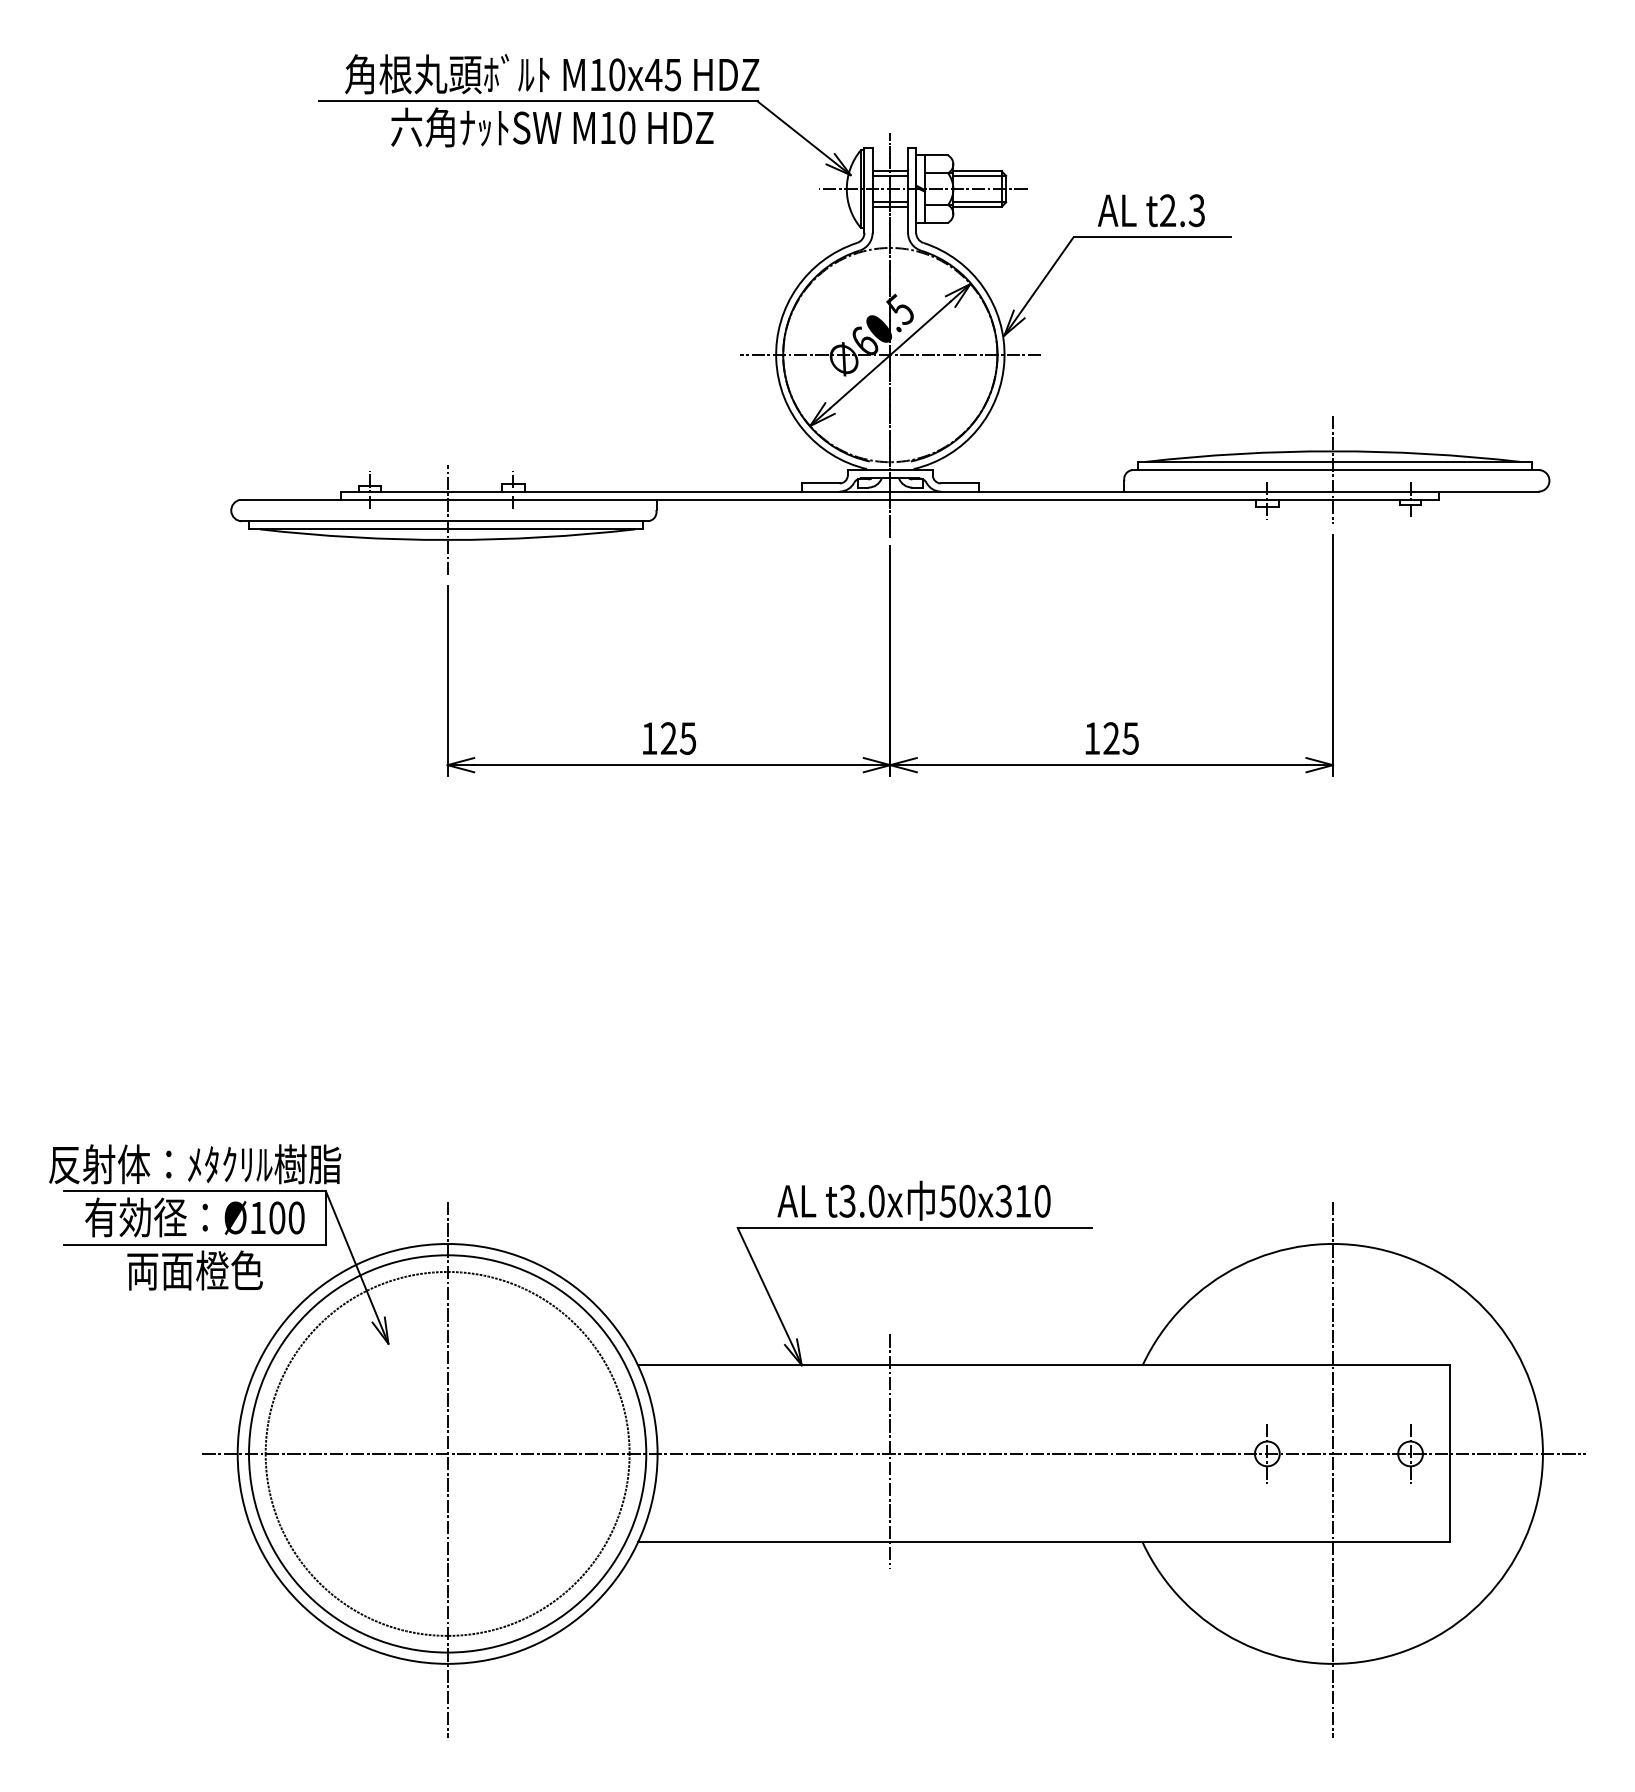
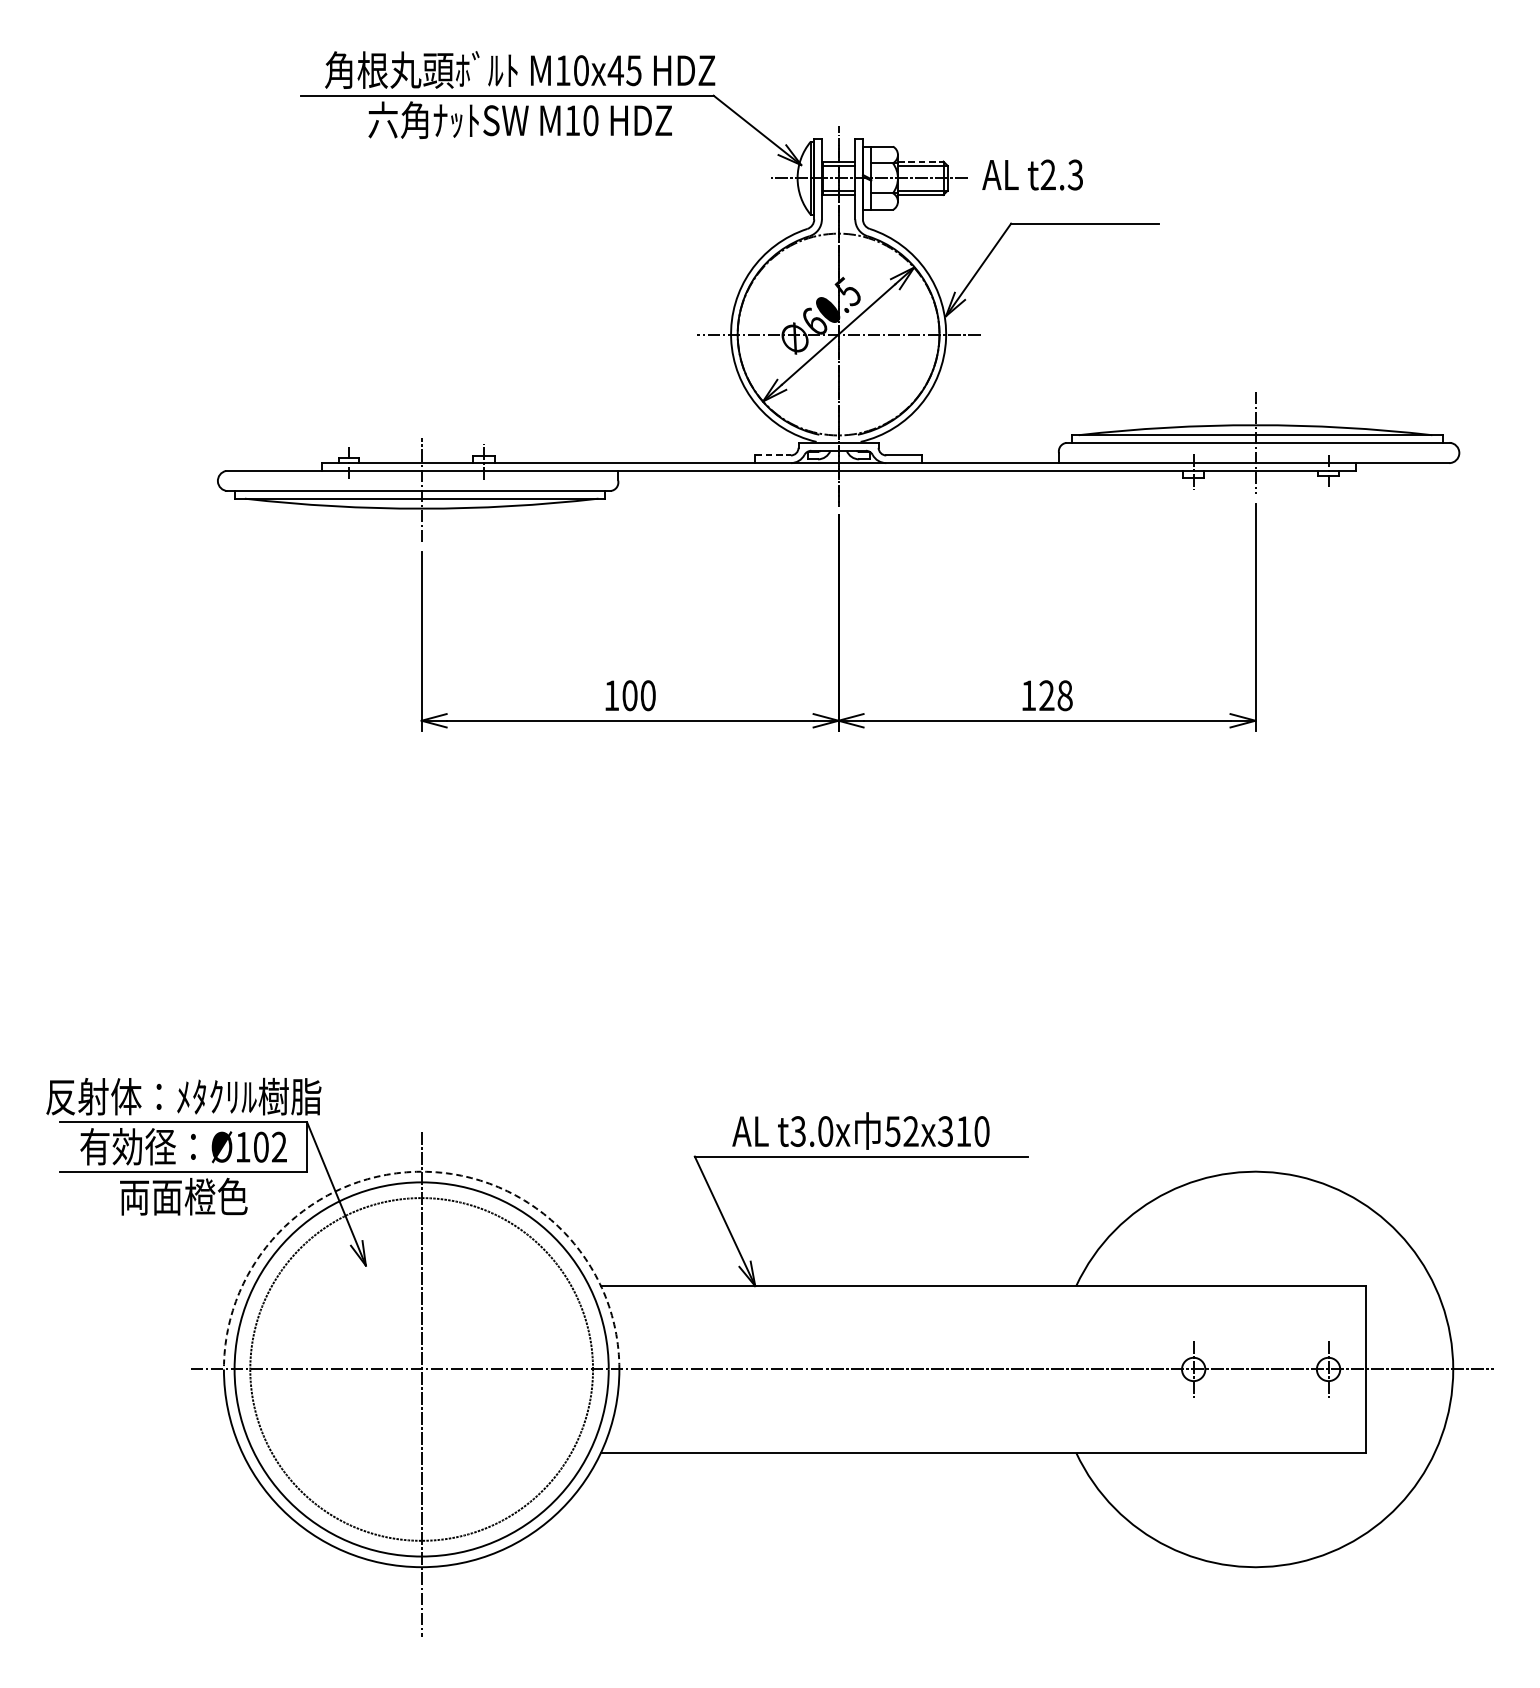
line: (978, 171) -> (921, 161), solid -> dashed
text: (1151, 210) -> (1032, 174), moved
line: (820, 483) -> (772, 455), solid -> dashed
text: (678, 738) -> (639, 695), 125 -> 100
text: (1130, 738) -> (1064, 695), 125 -> 128
text: (967, 1201) -> (911, 1131), 50x310 -> 52x310
text: (296, 1217) -> (279, 1146), Ø100 -> Ø102
arc: (447, 1243) -> (421, 1171), solid -> dashed
line: (890, 1451) -> (838, 1367), removed
line: (1333, 1470) -> (1255, 1385), removed

